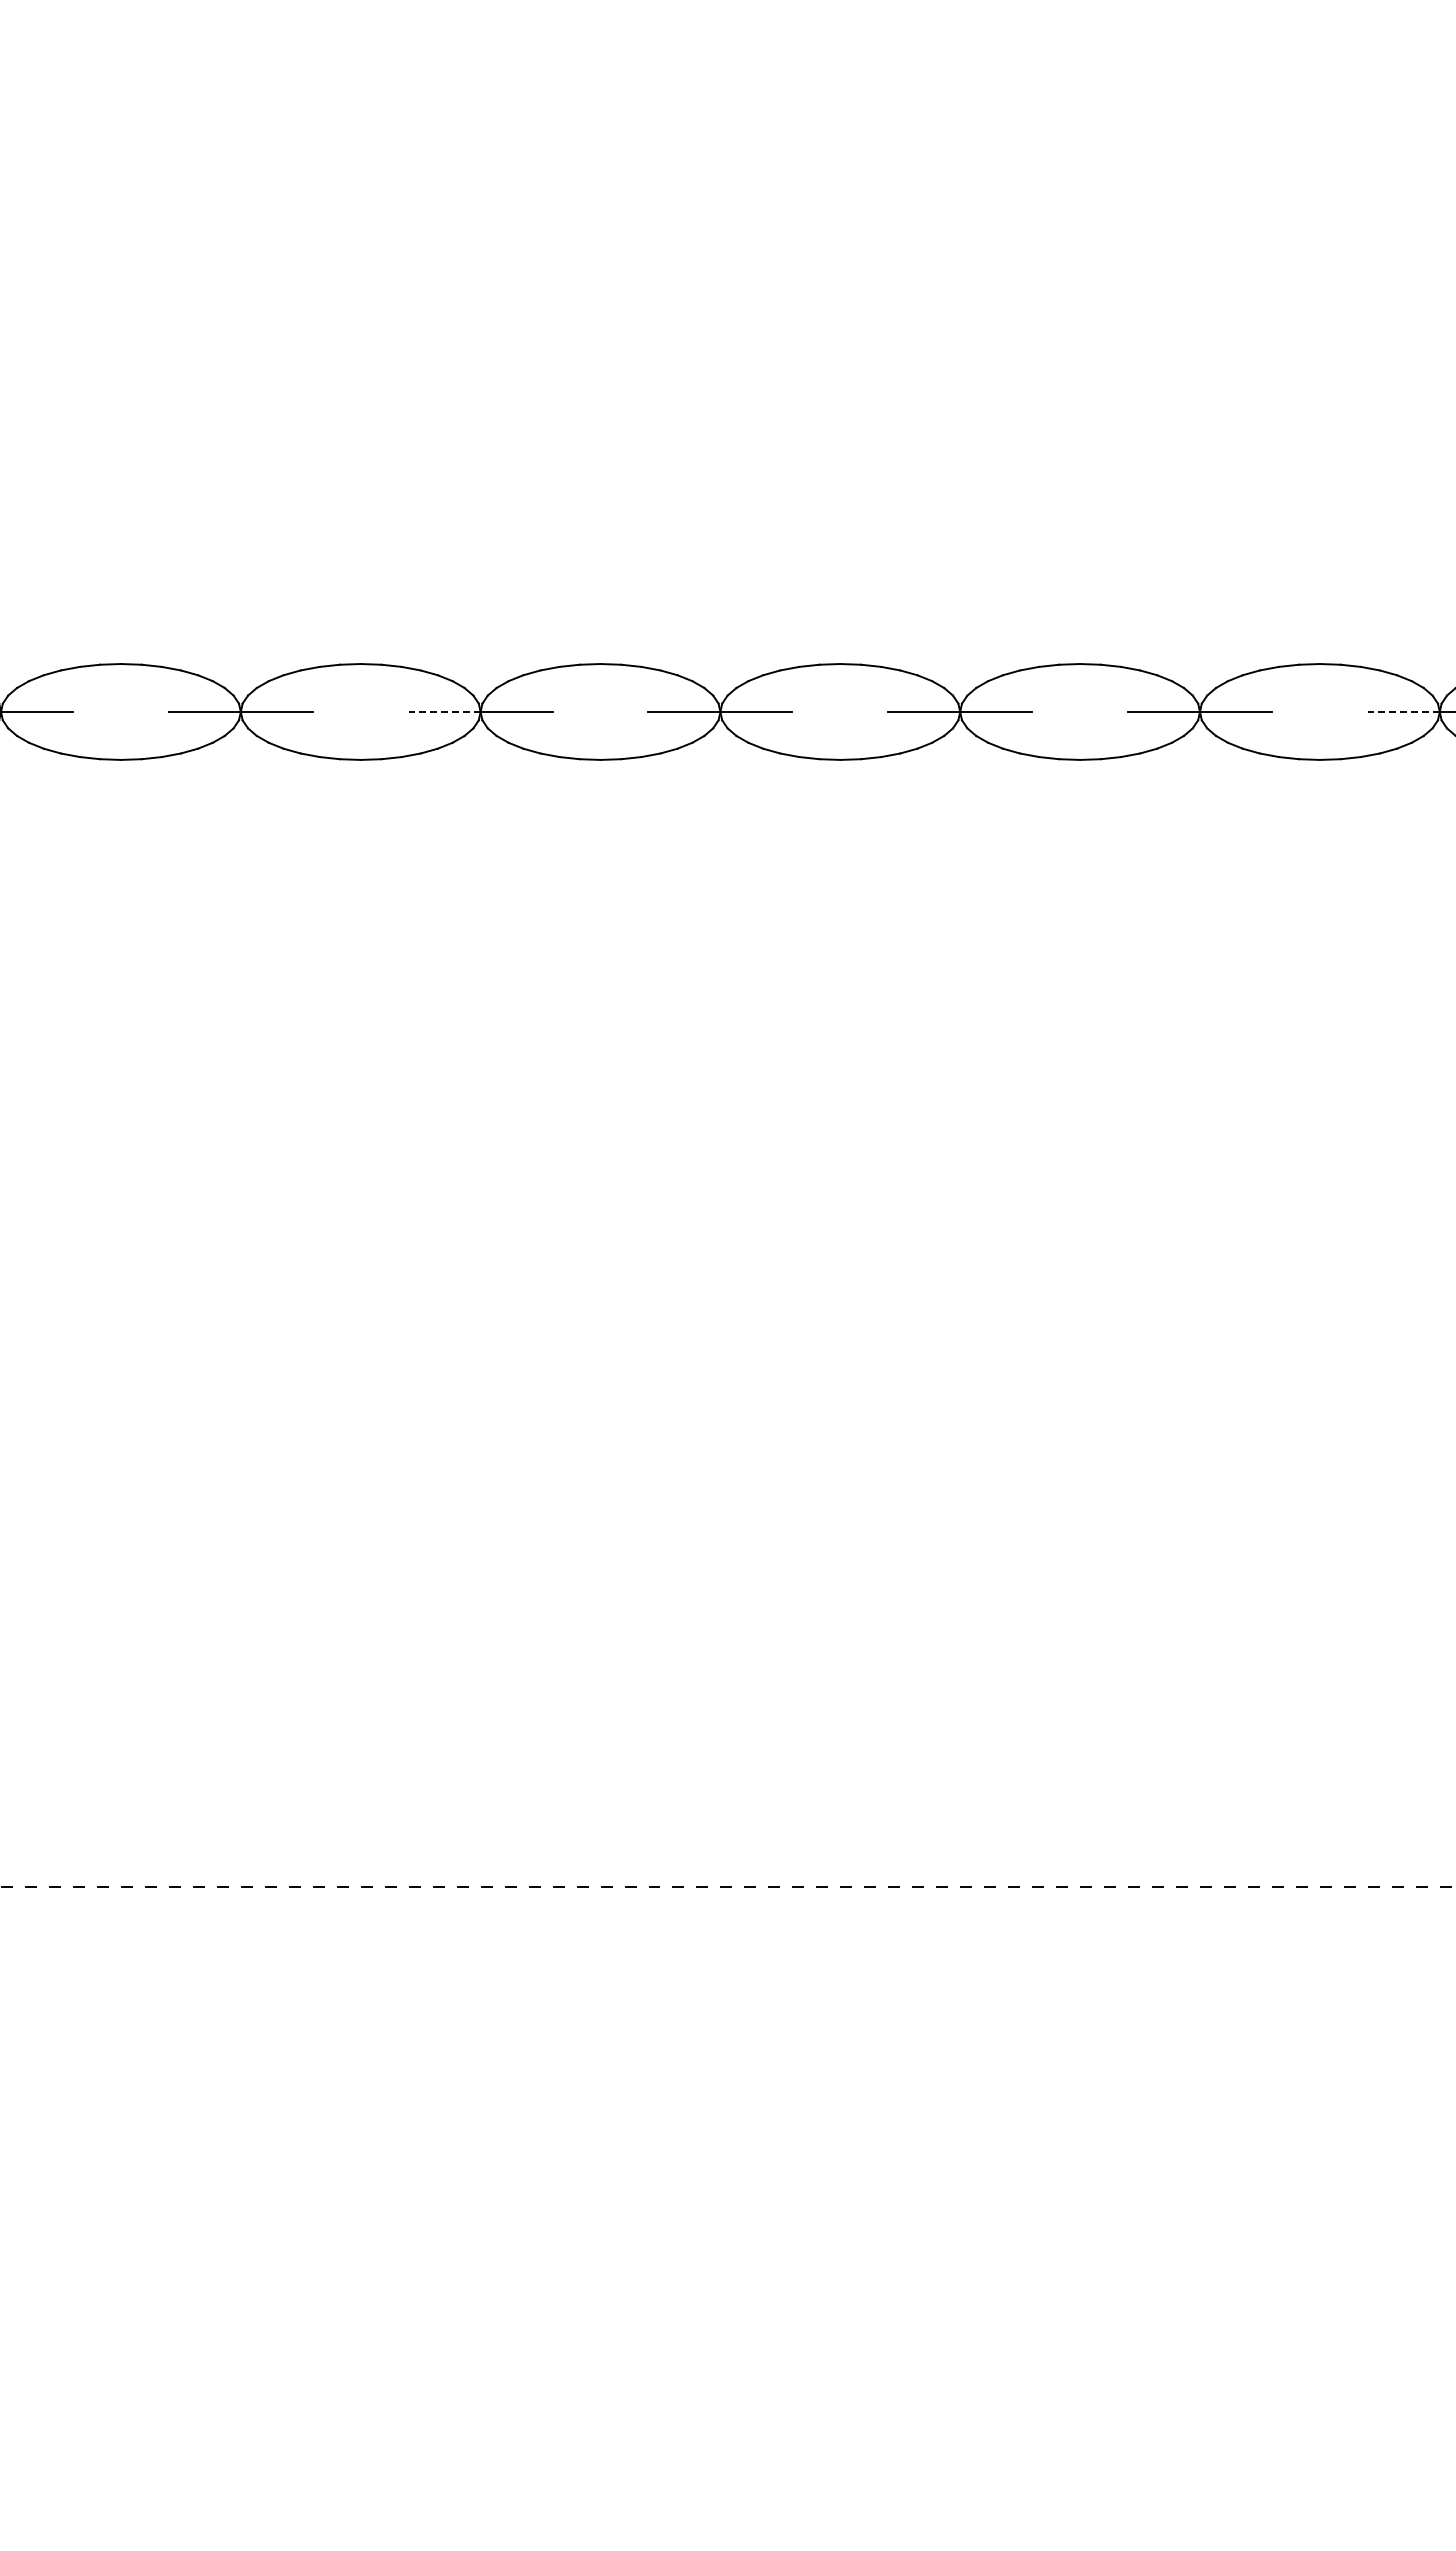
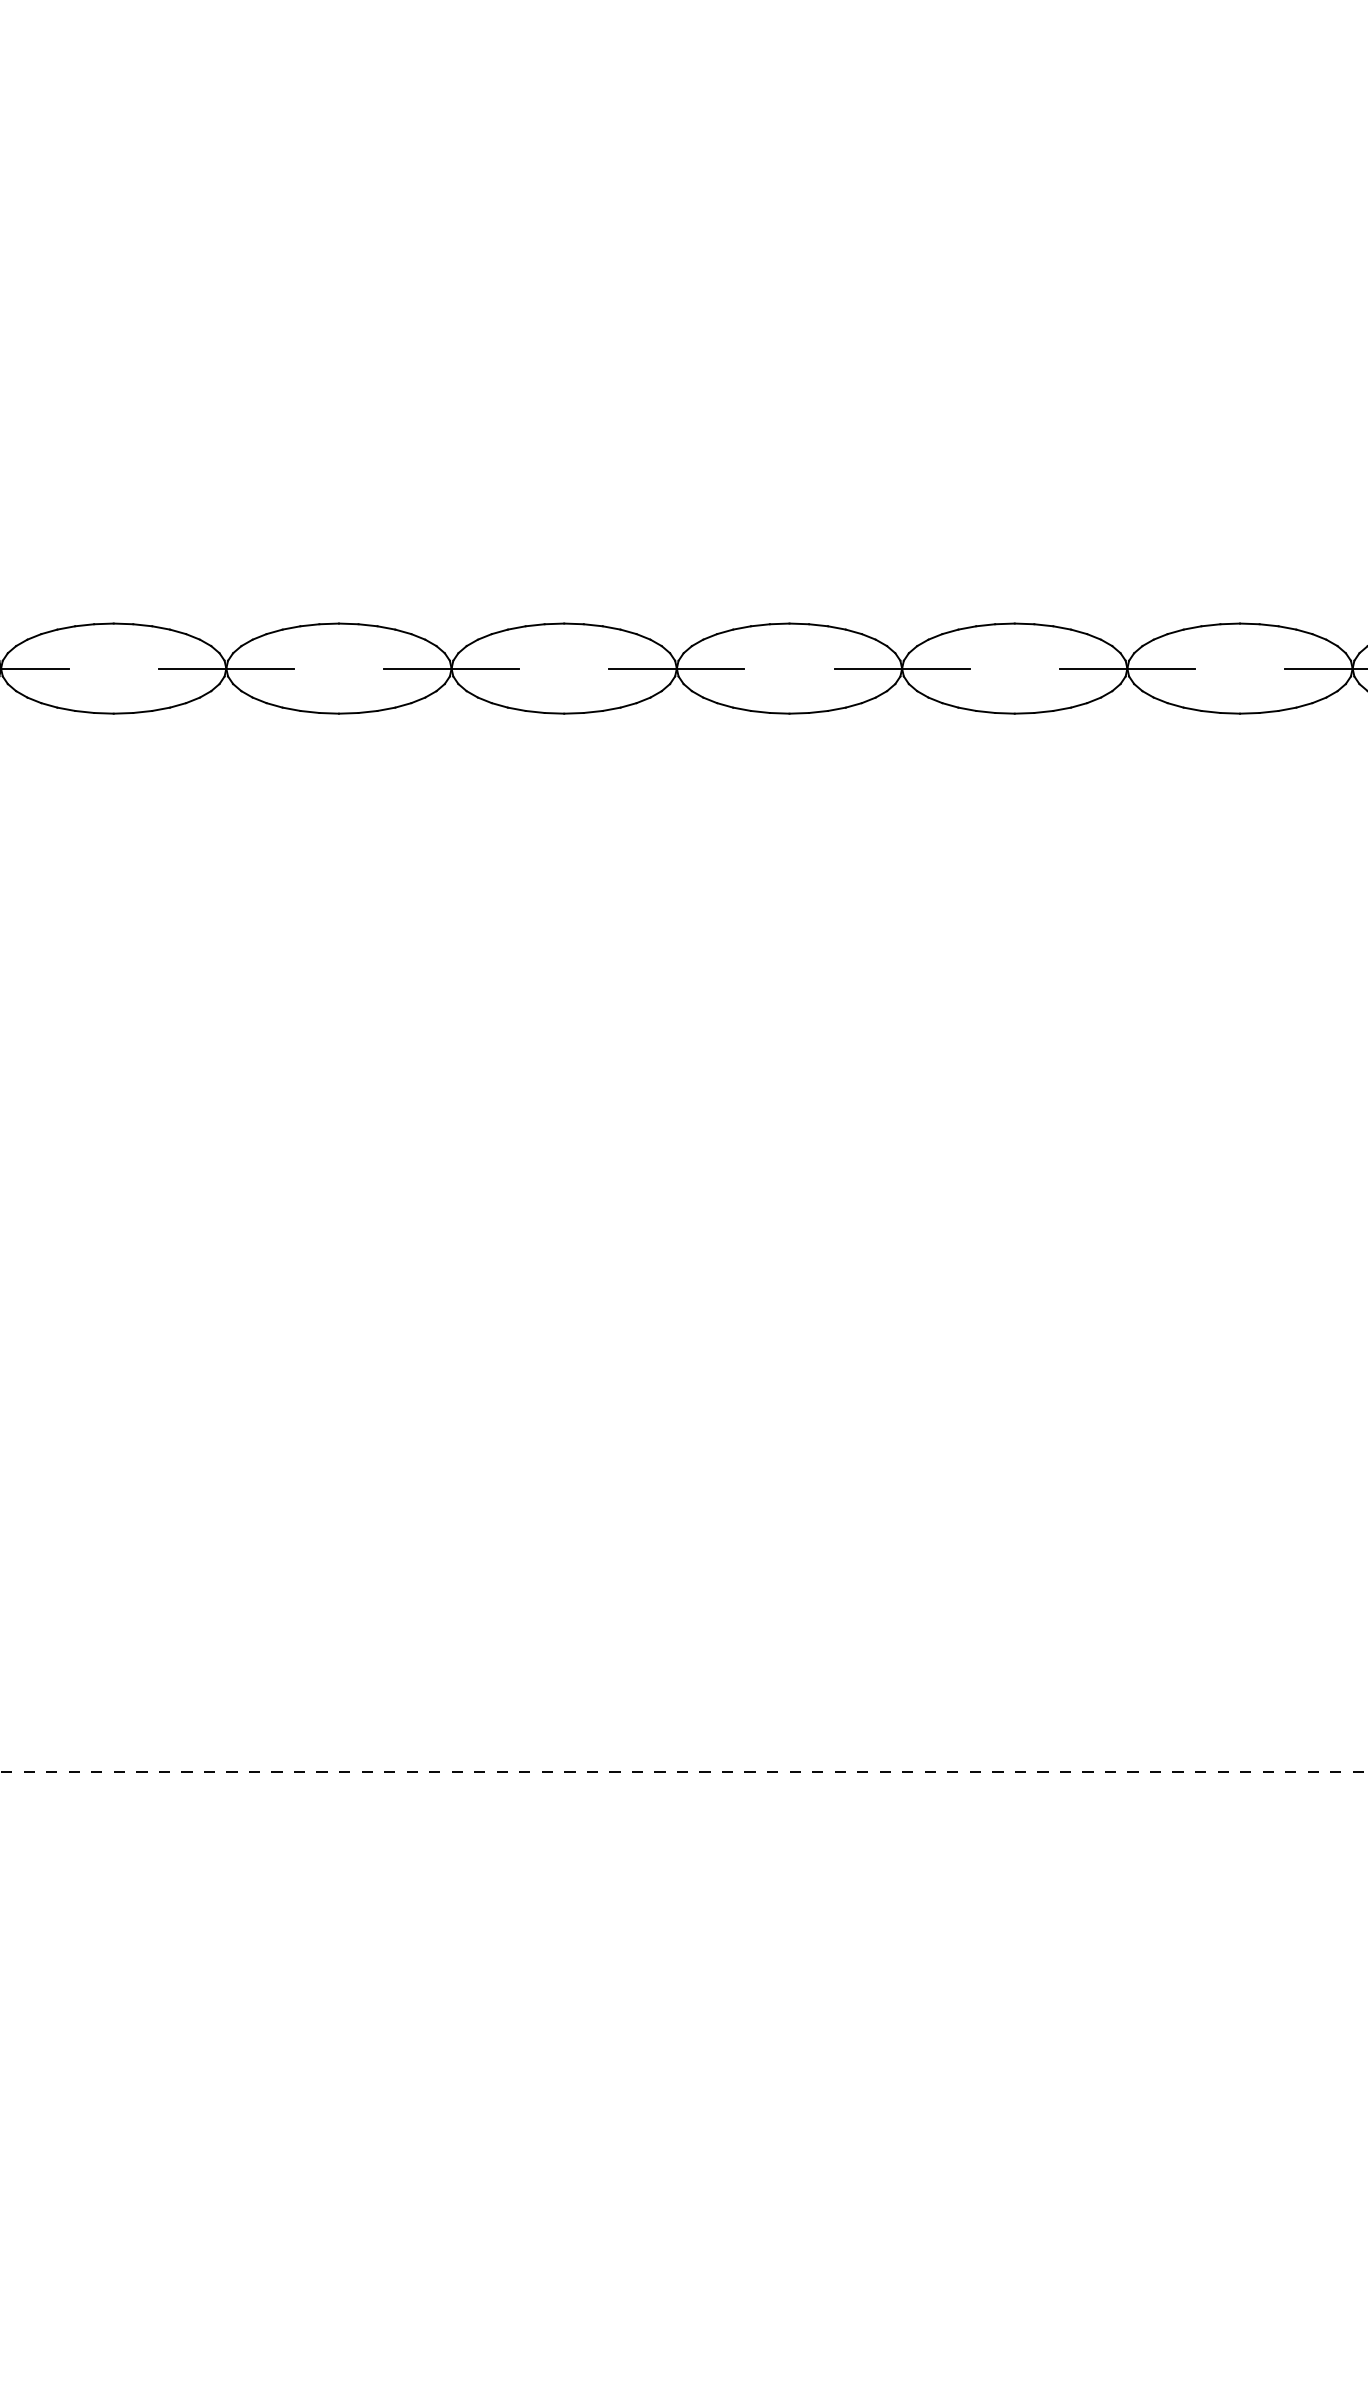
line: (444, 711) -> (417, 668), dashed -> solid
line: (1403, 711) -> (1318, 668), dashed -> solid

